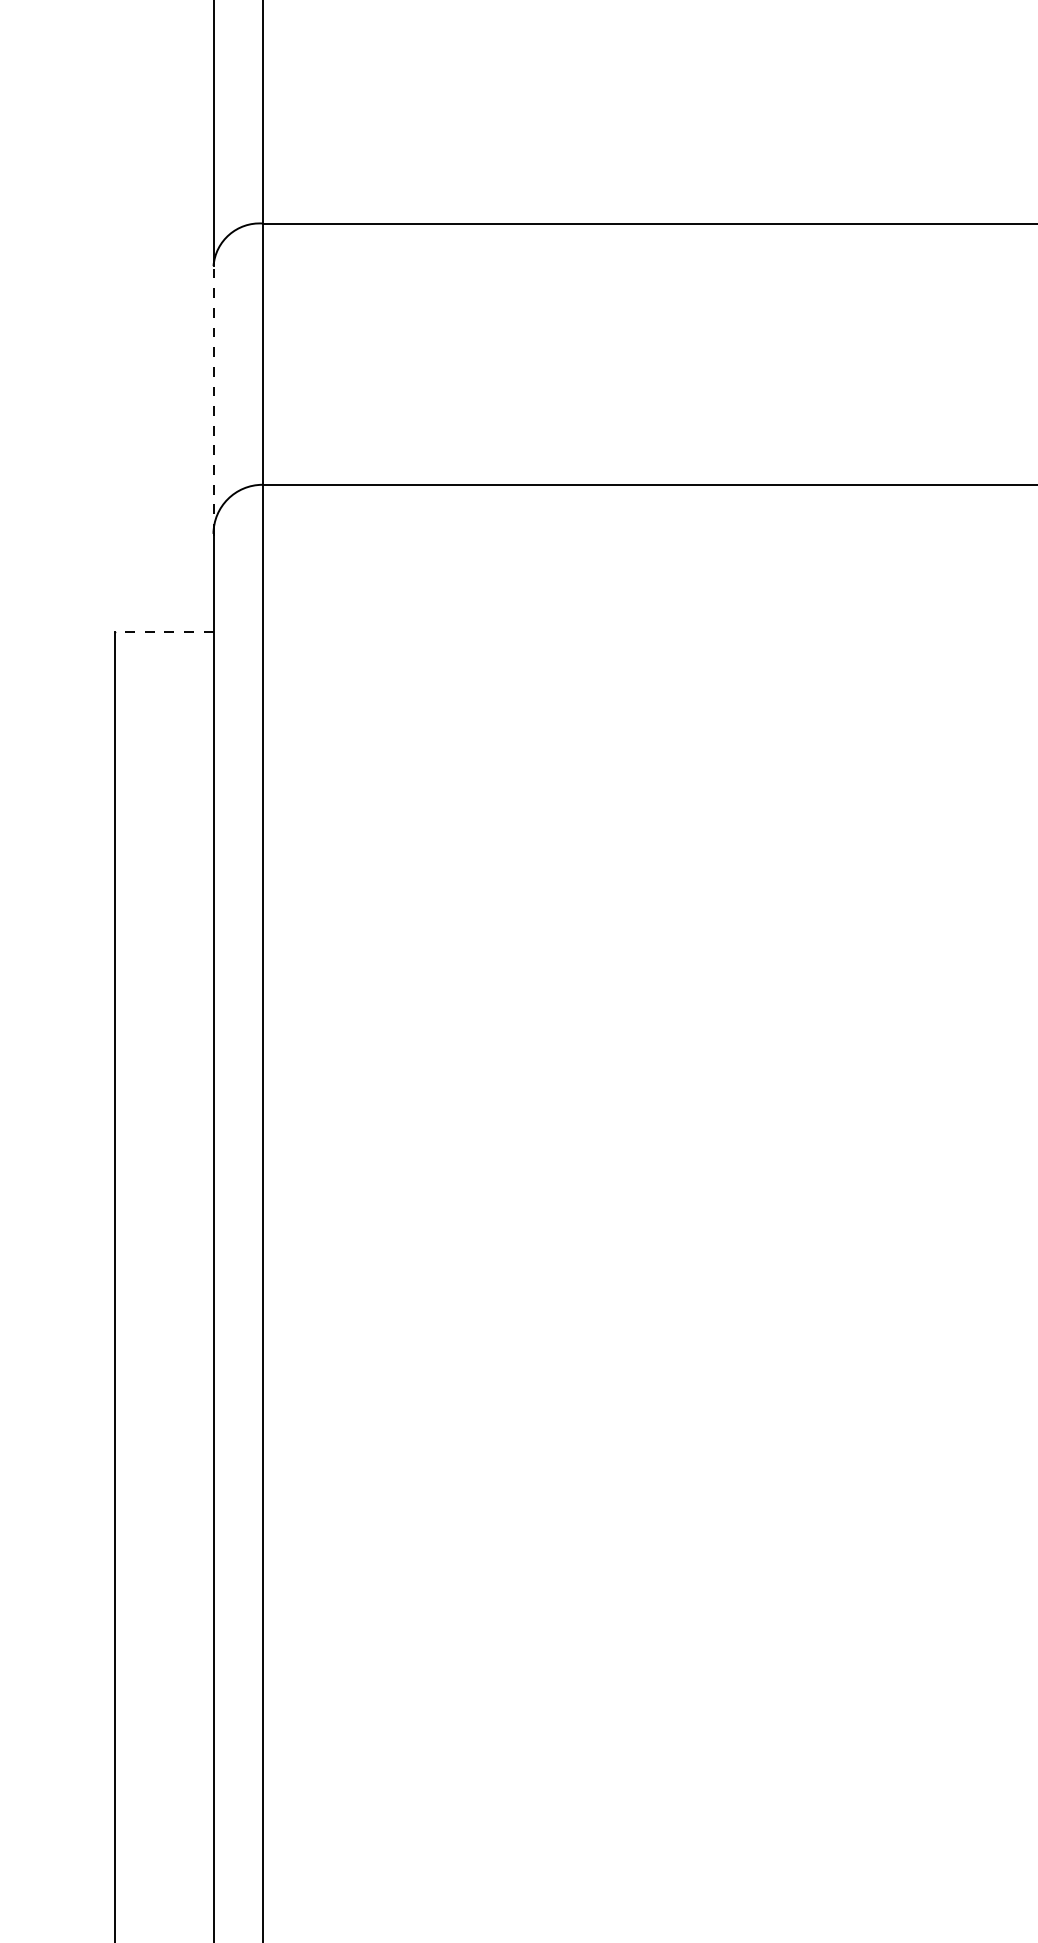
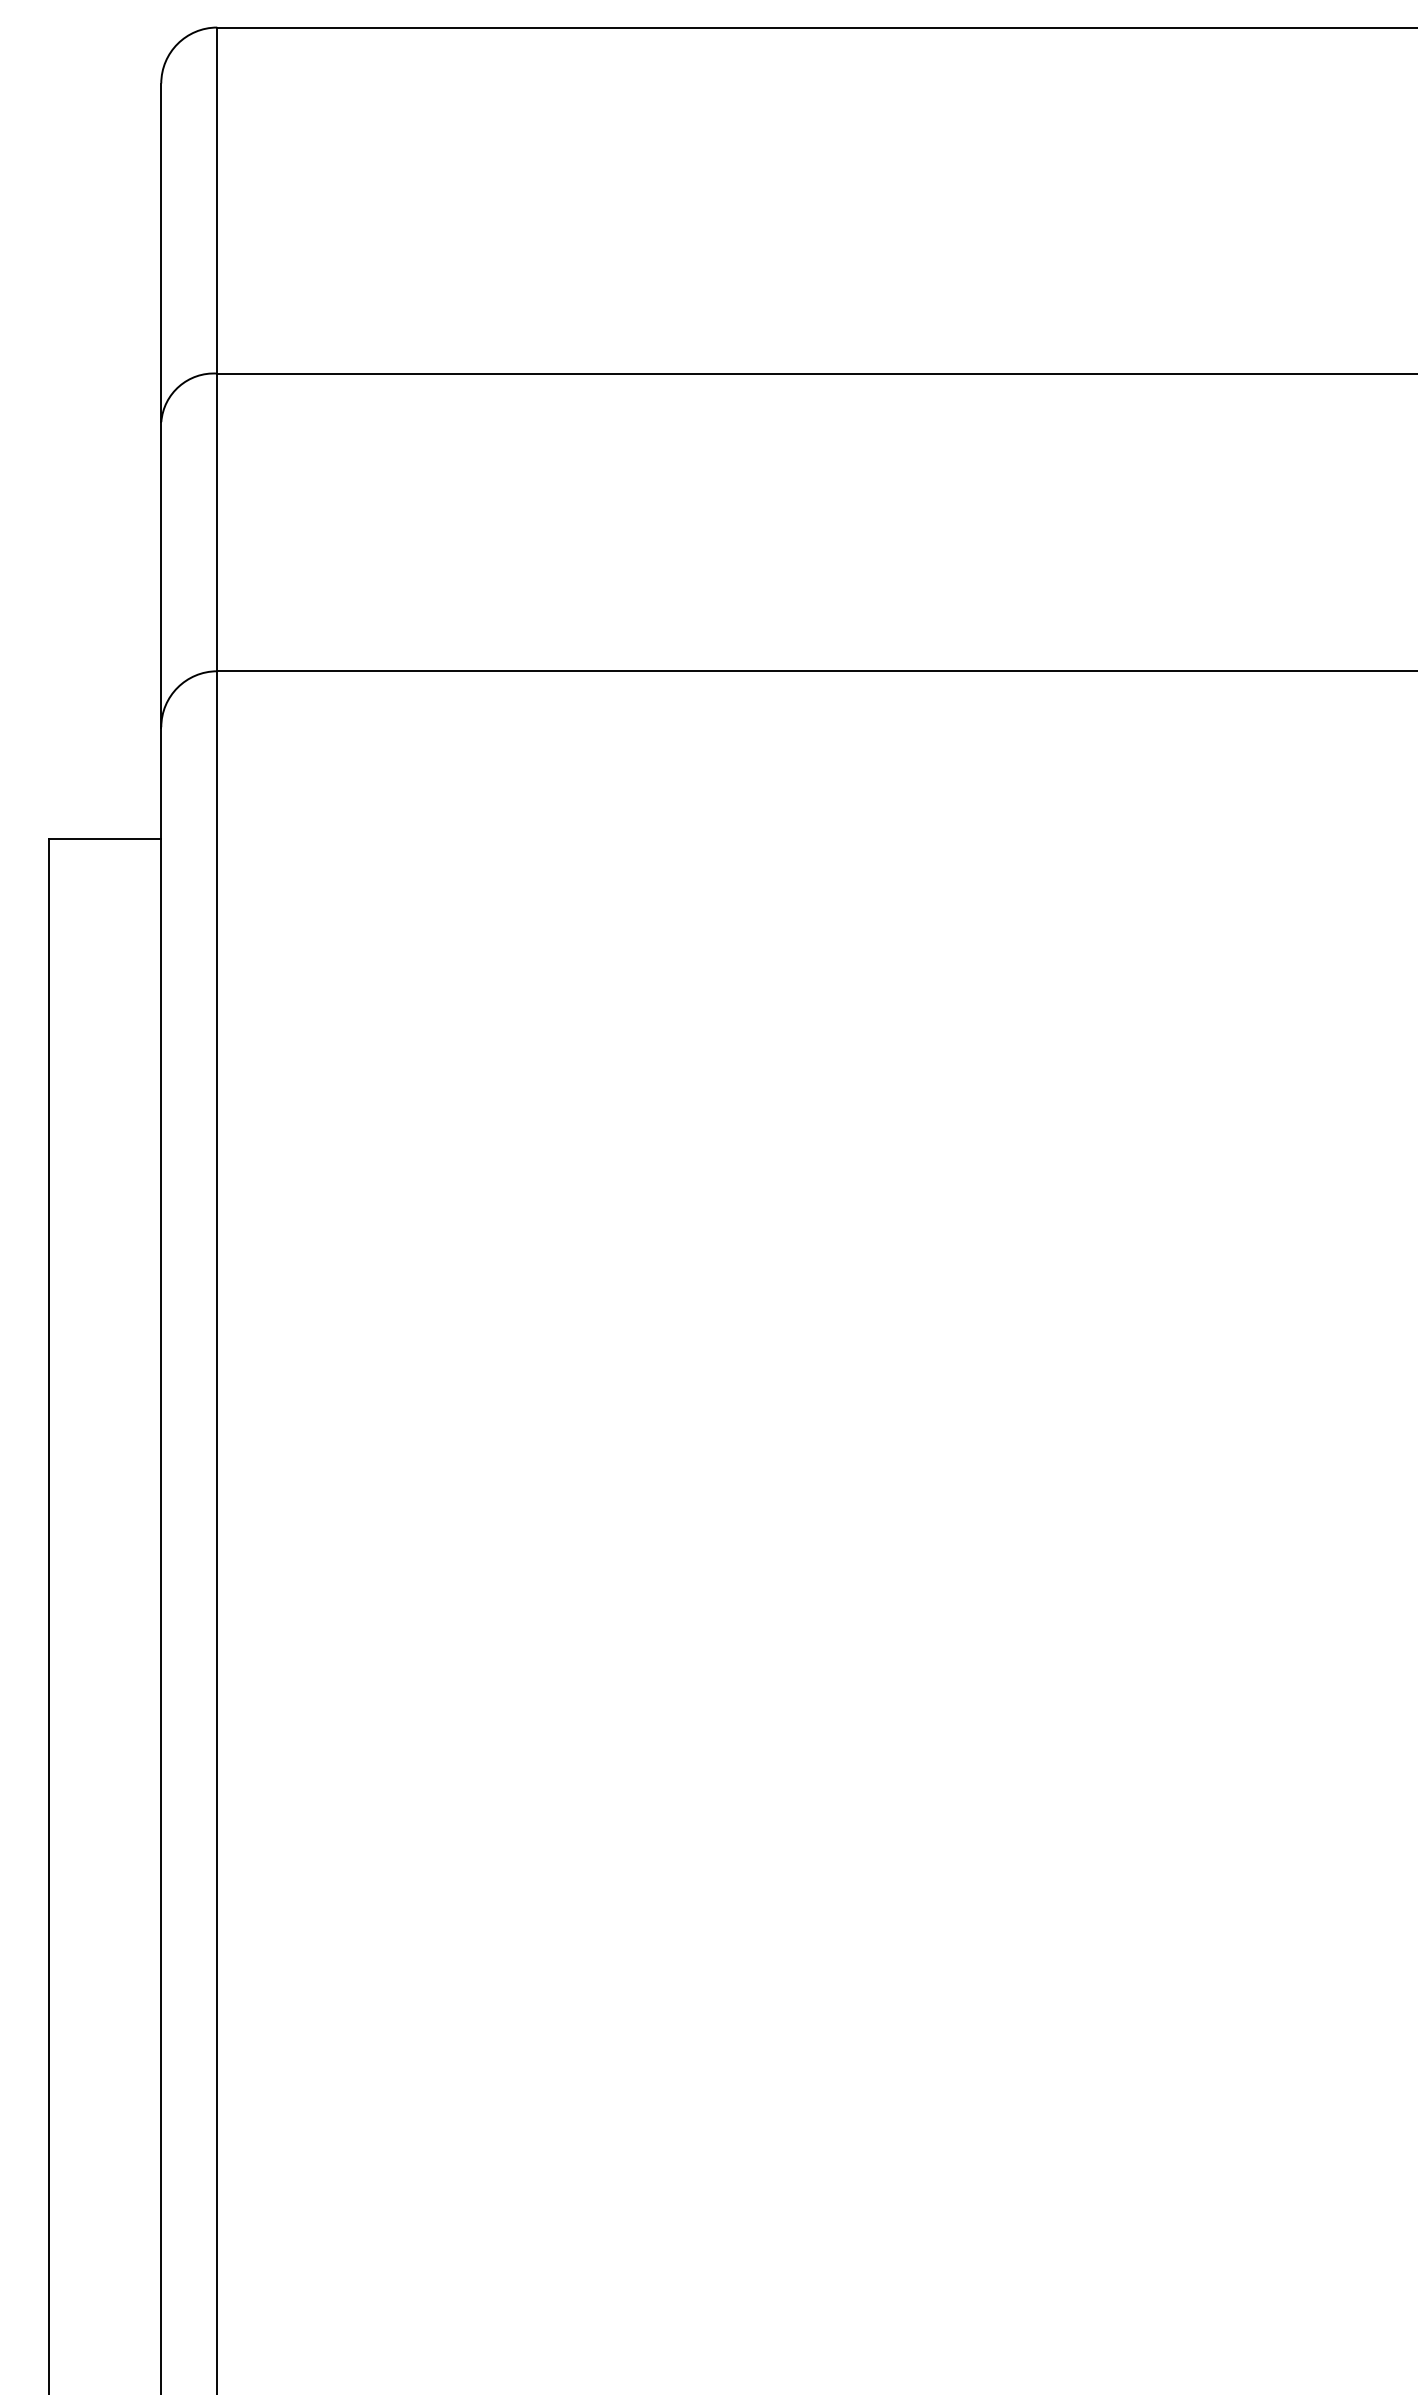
line: (213, 399) -> (161, 574), dashed -> solid
line: (164, 632) -> (105, 839), dashed -> solid

